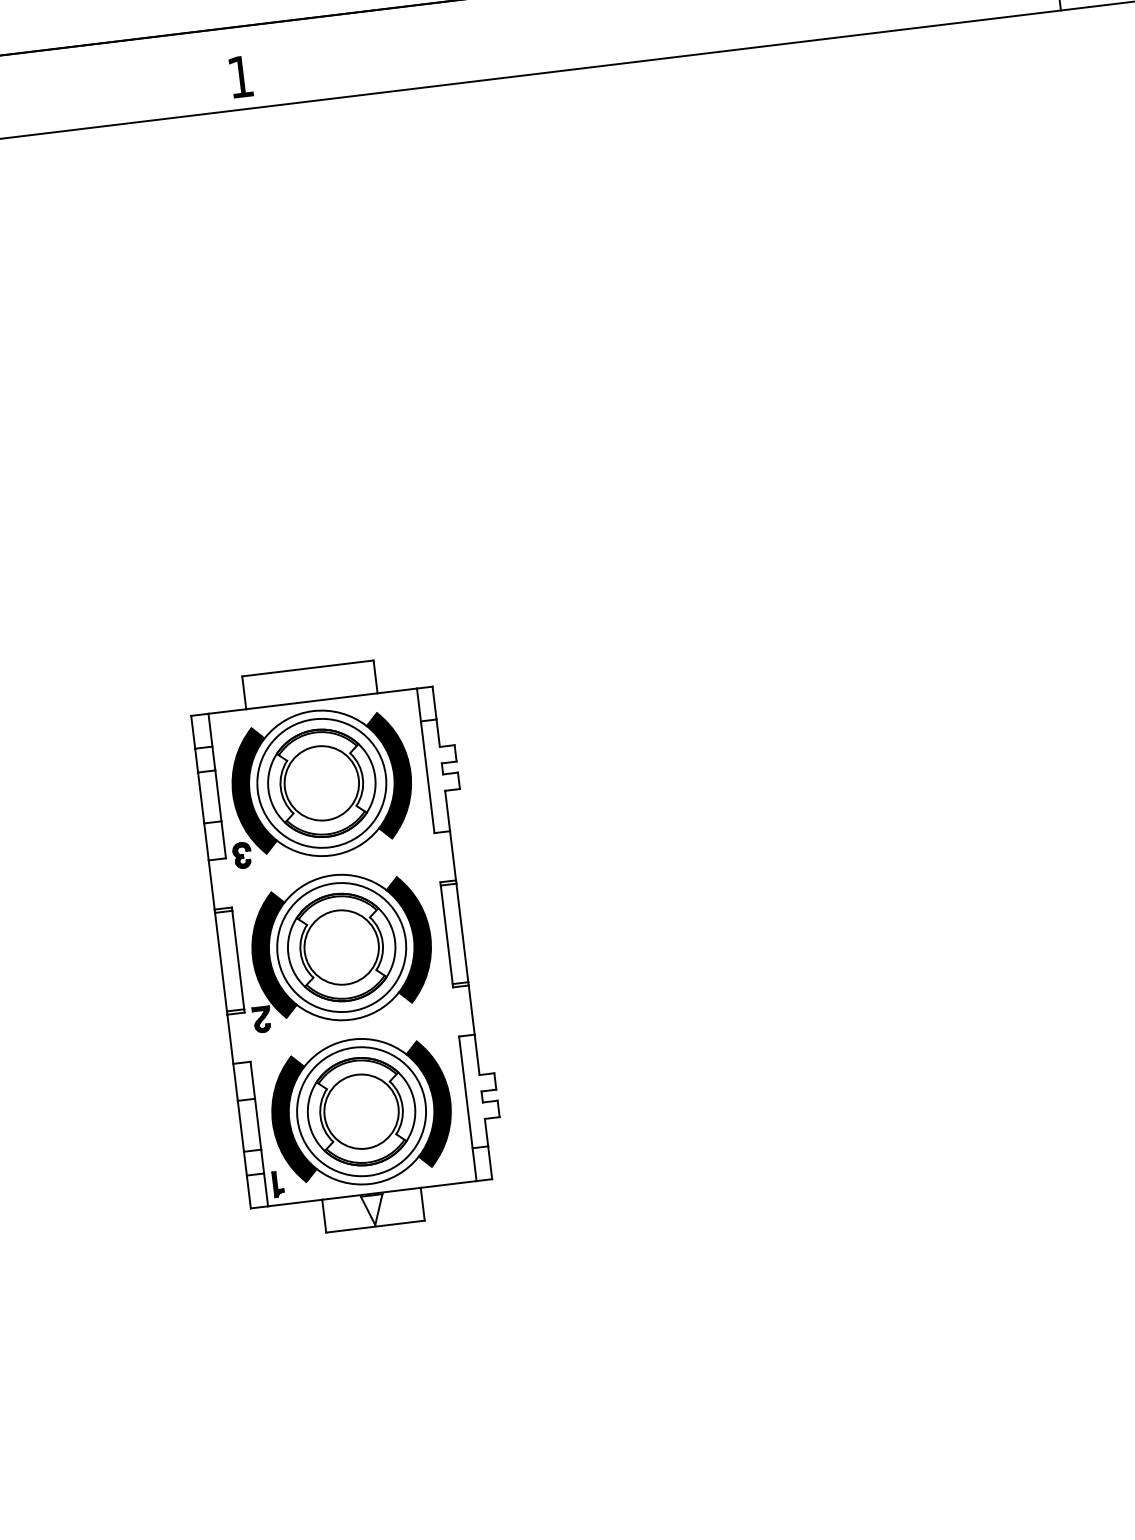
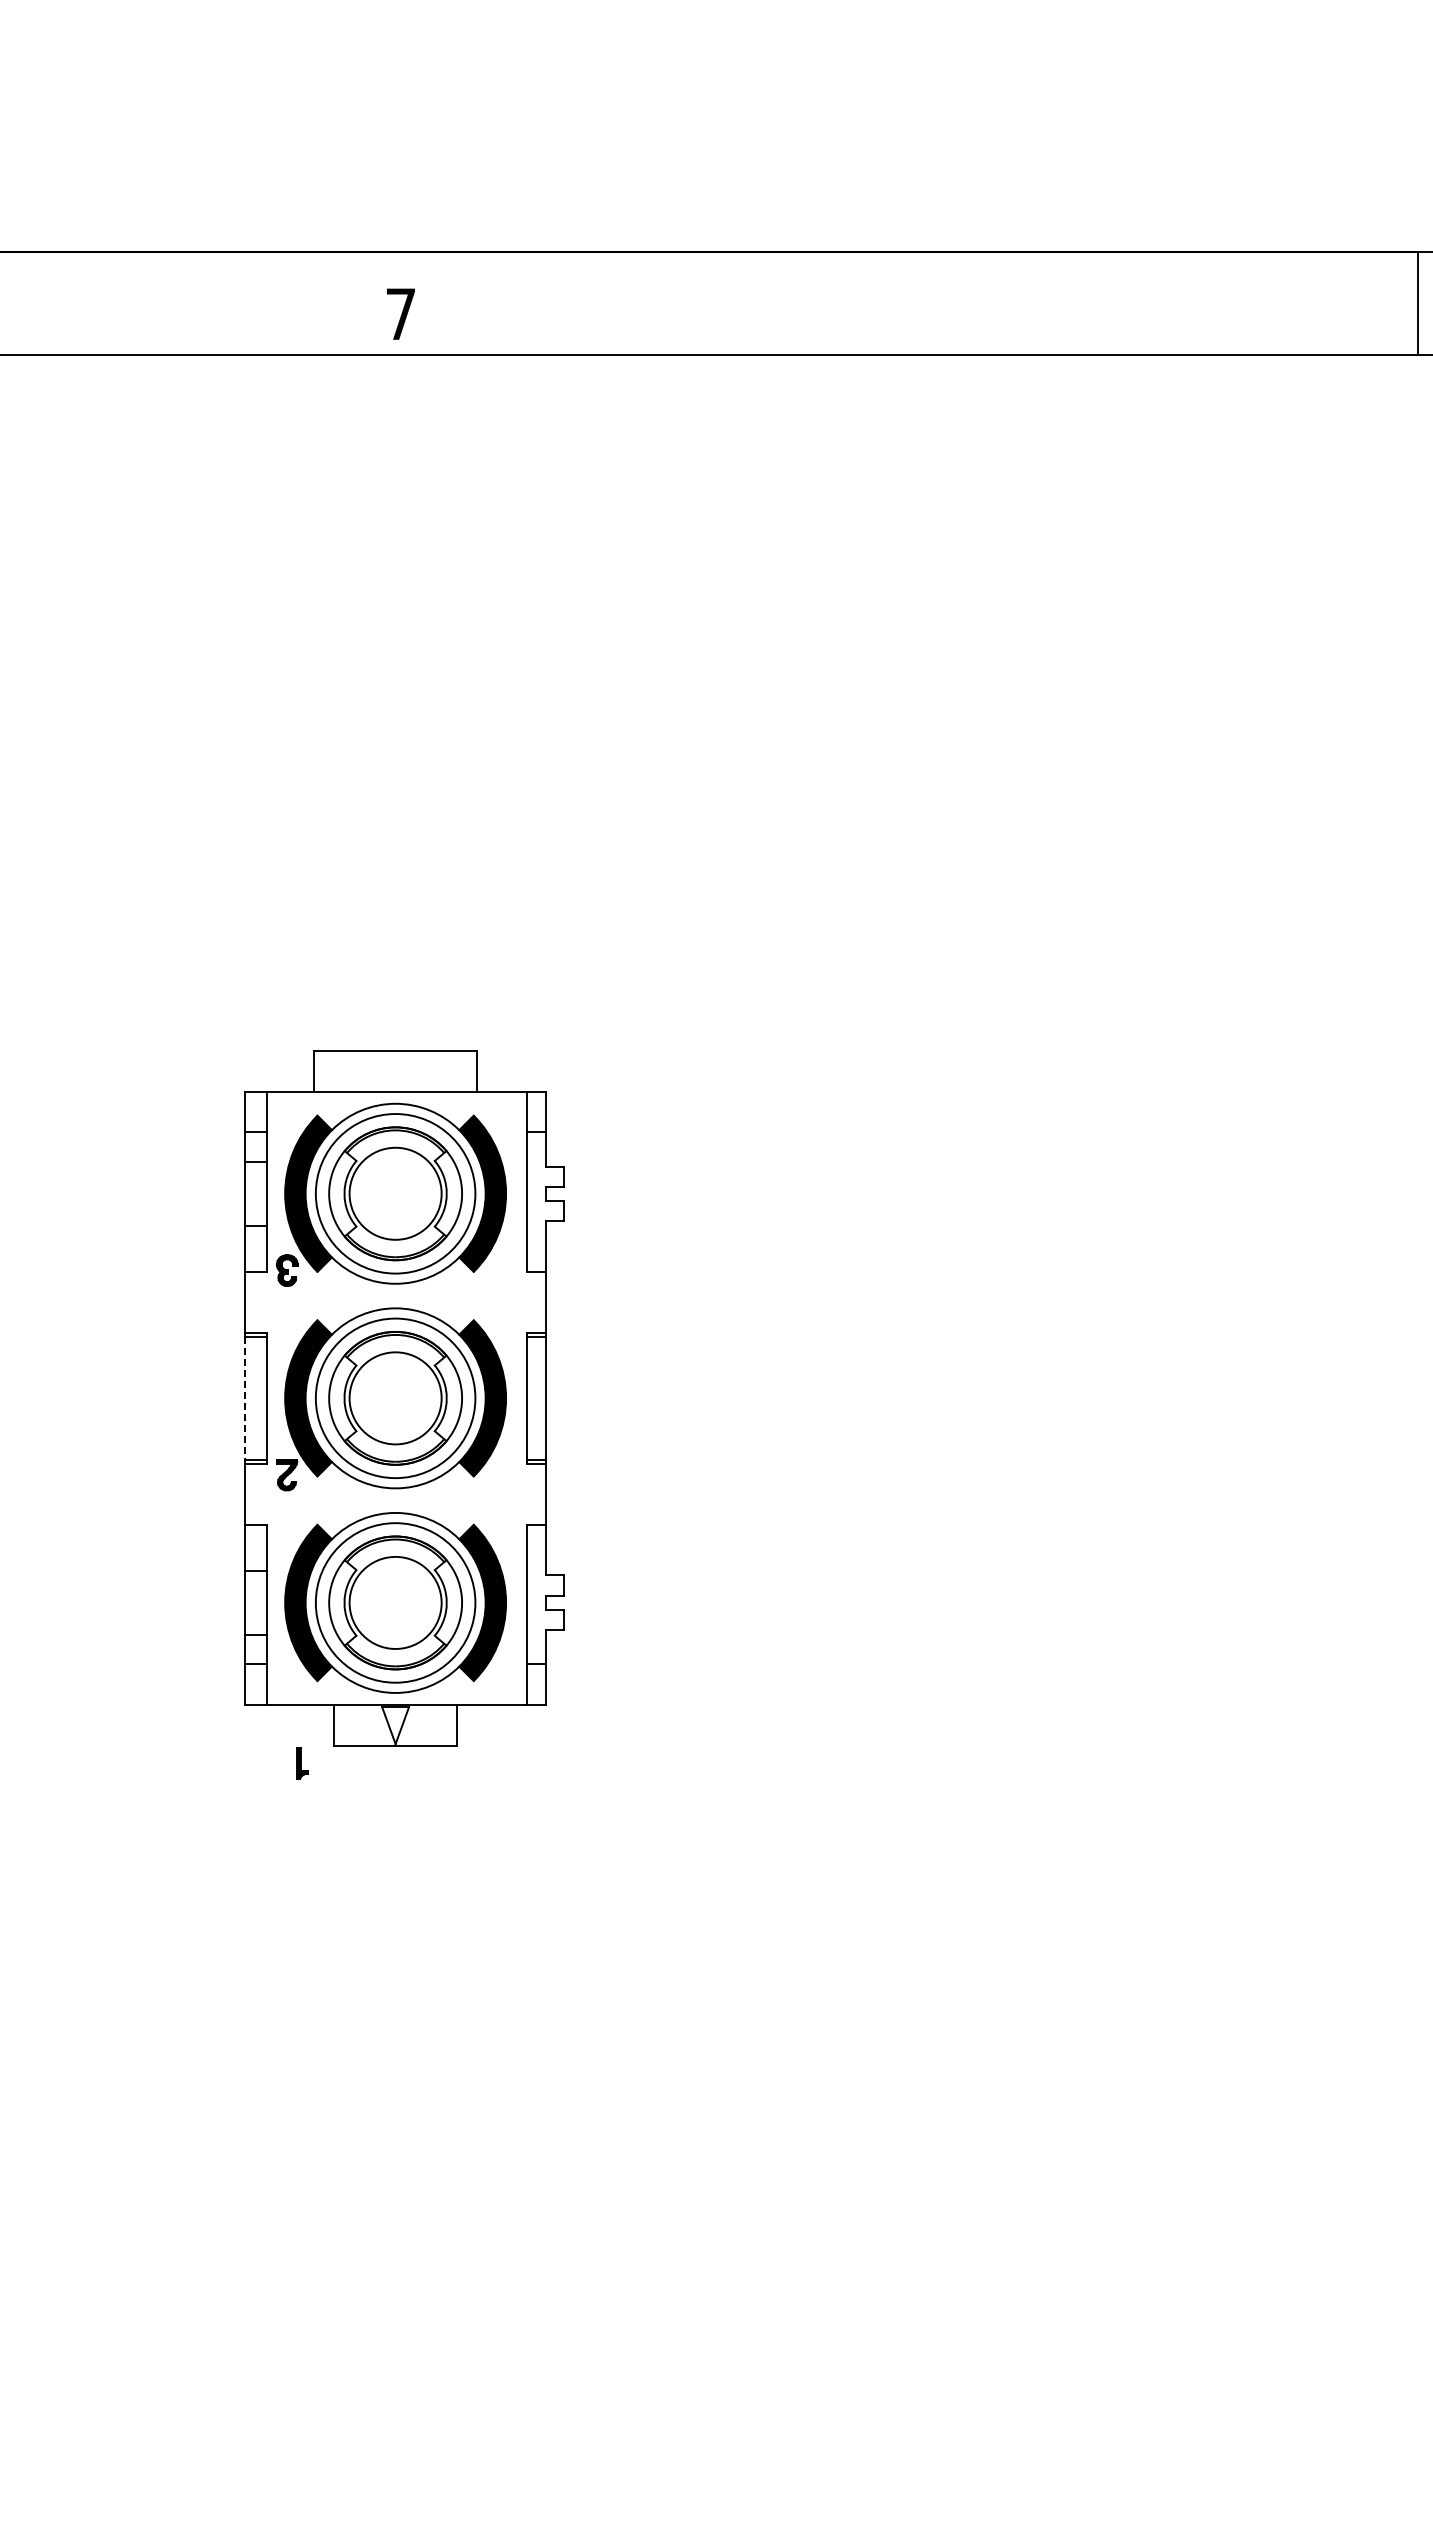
text: (240, 76) -> (400, 313), 1 -> 7
line: (221, 962) -> (245, 1398), solid -> dashed
part: (278, 1184) -> (302, 1763), moved

